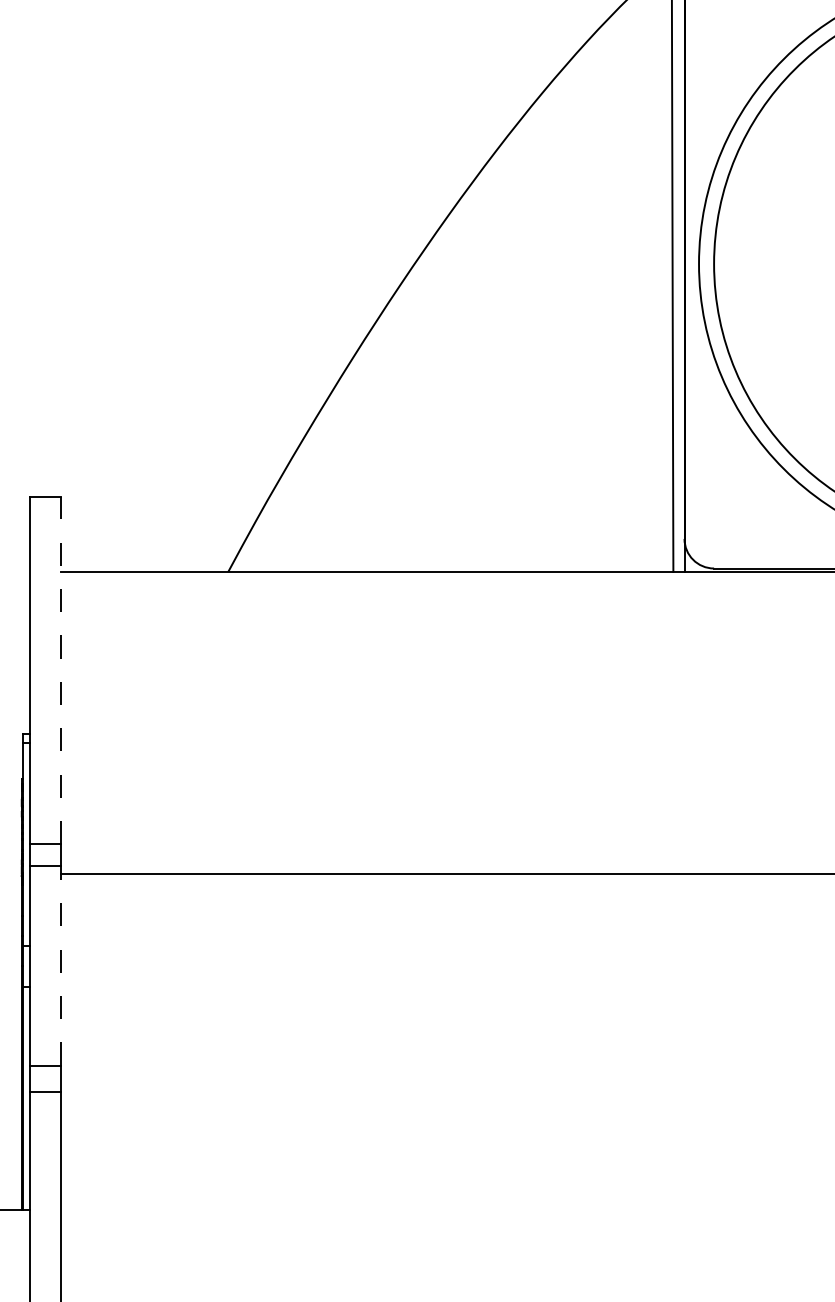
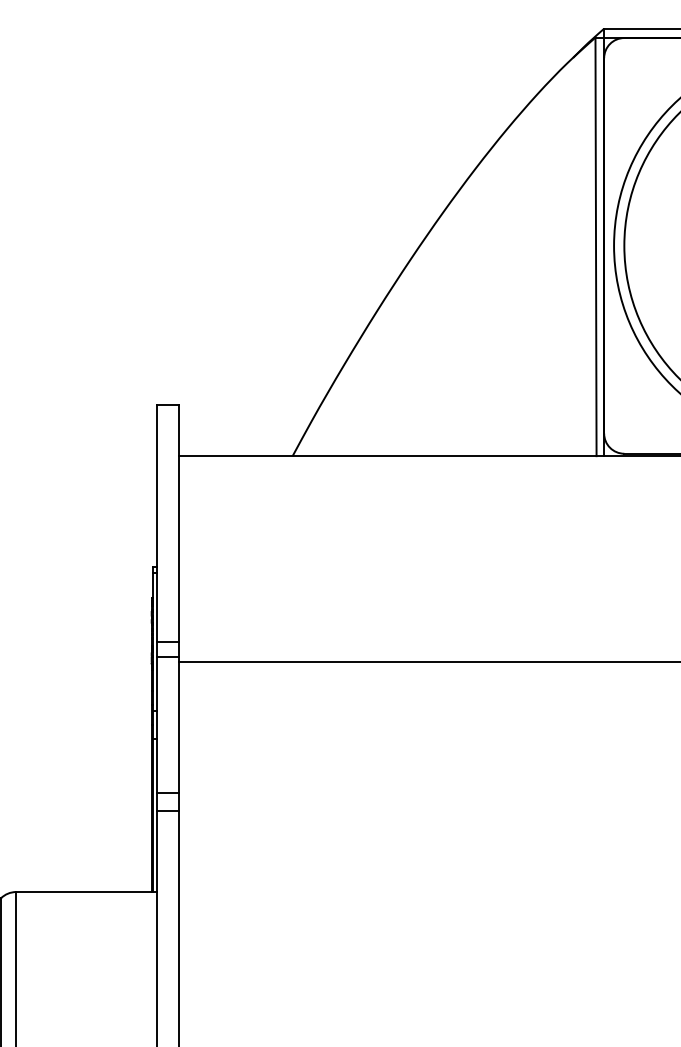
line: (61, 669) -> (178, 522), dashed -> solid
line: (61, 965) -> (178, 724), dashed -> solid

